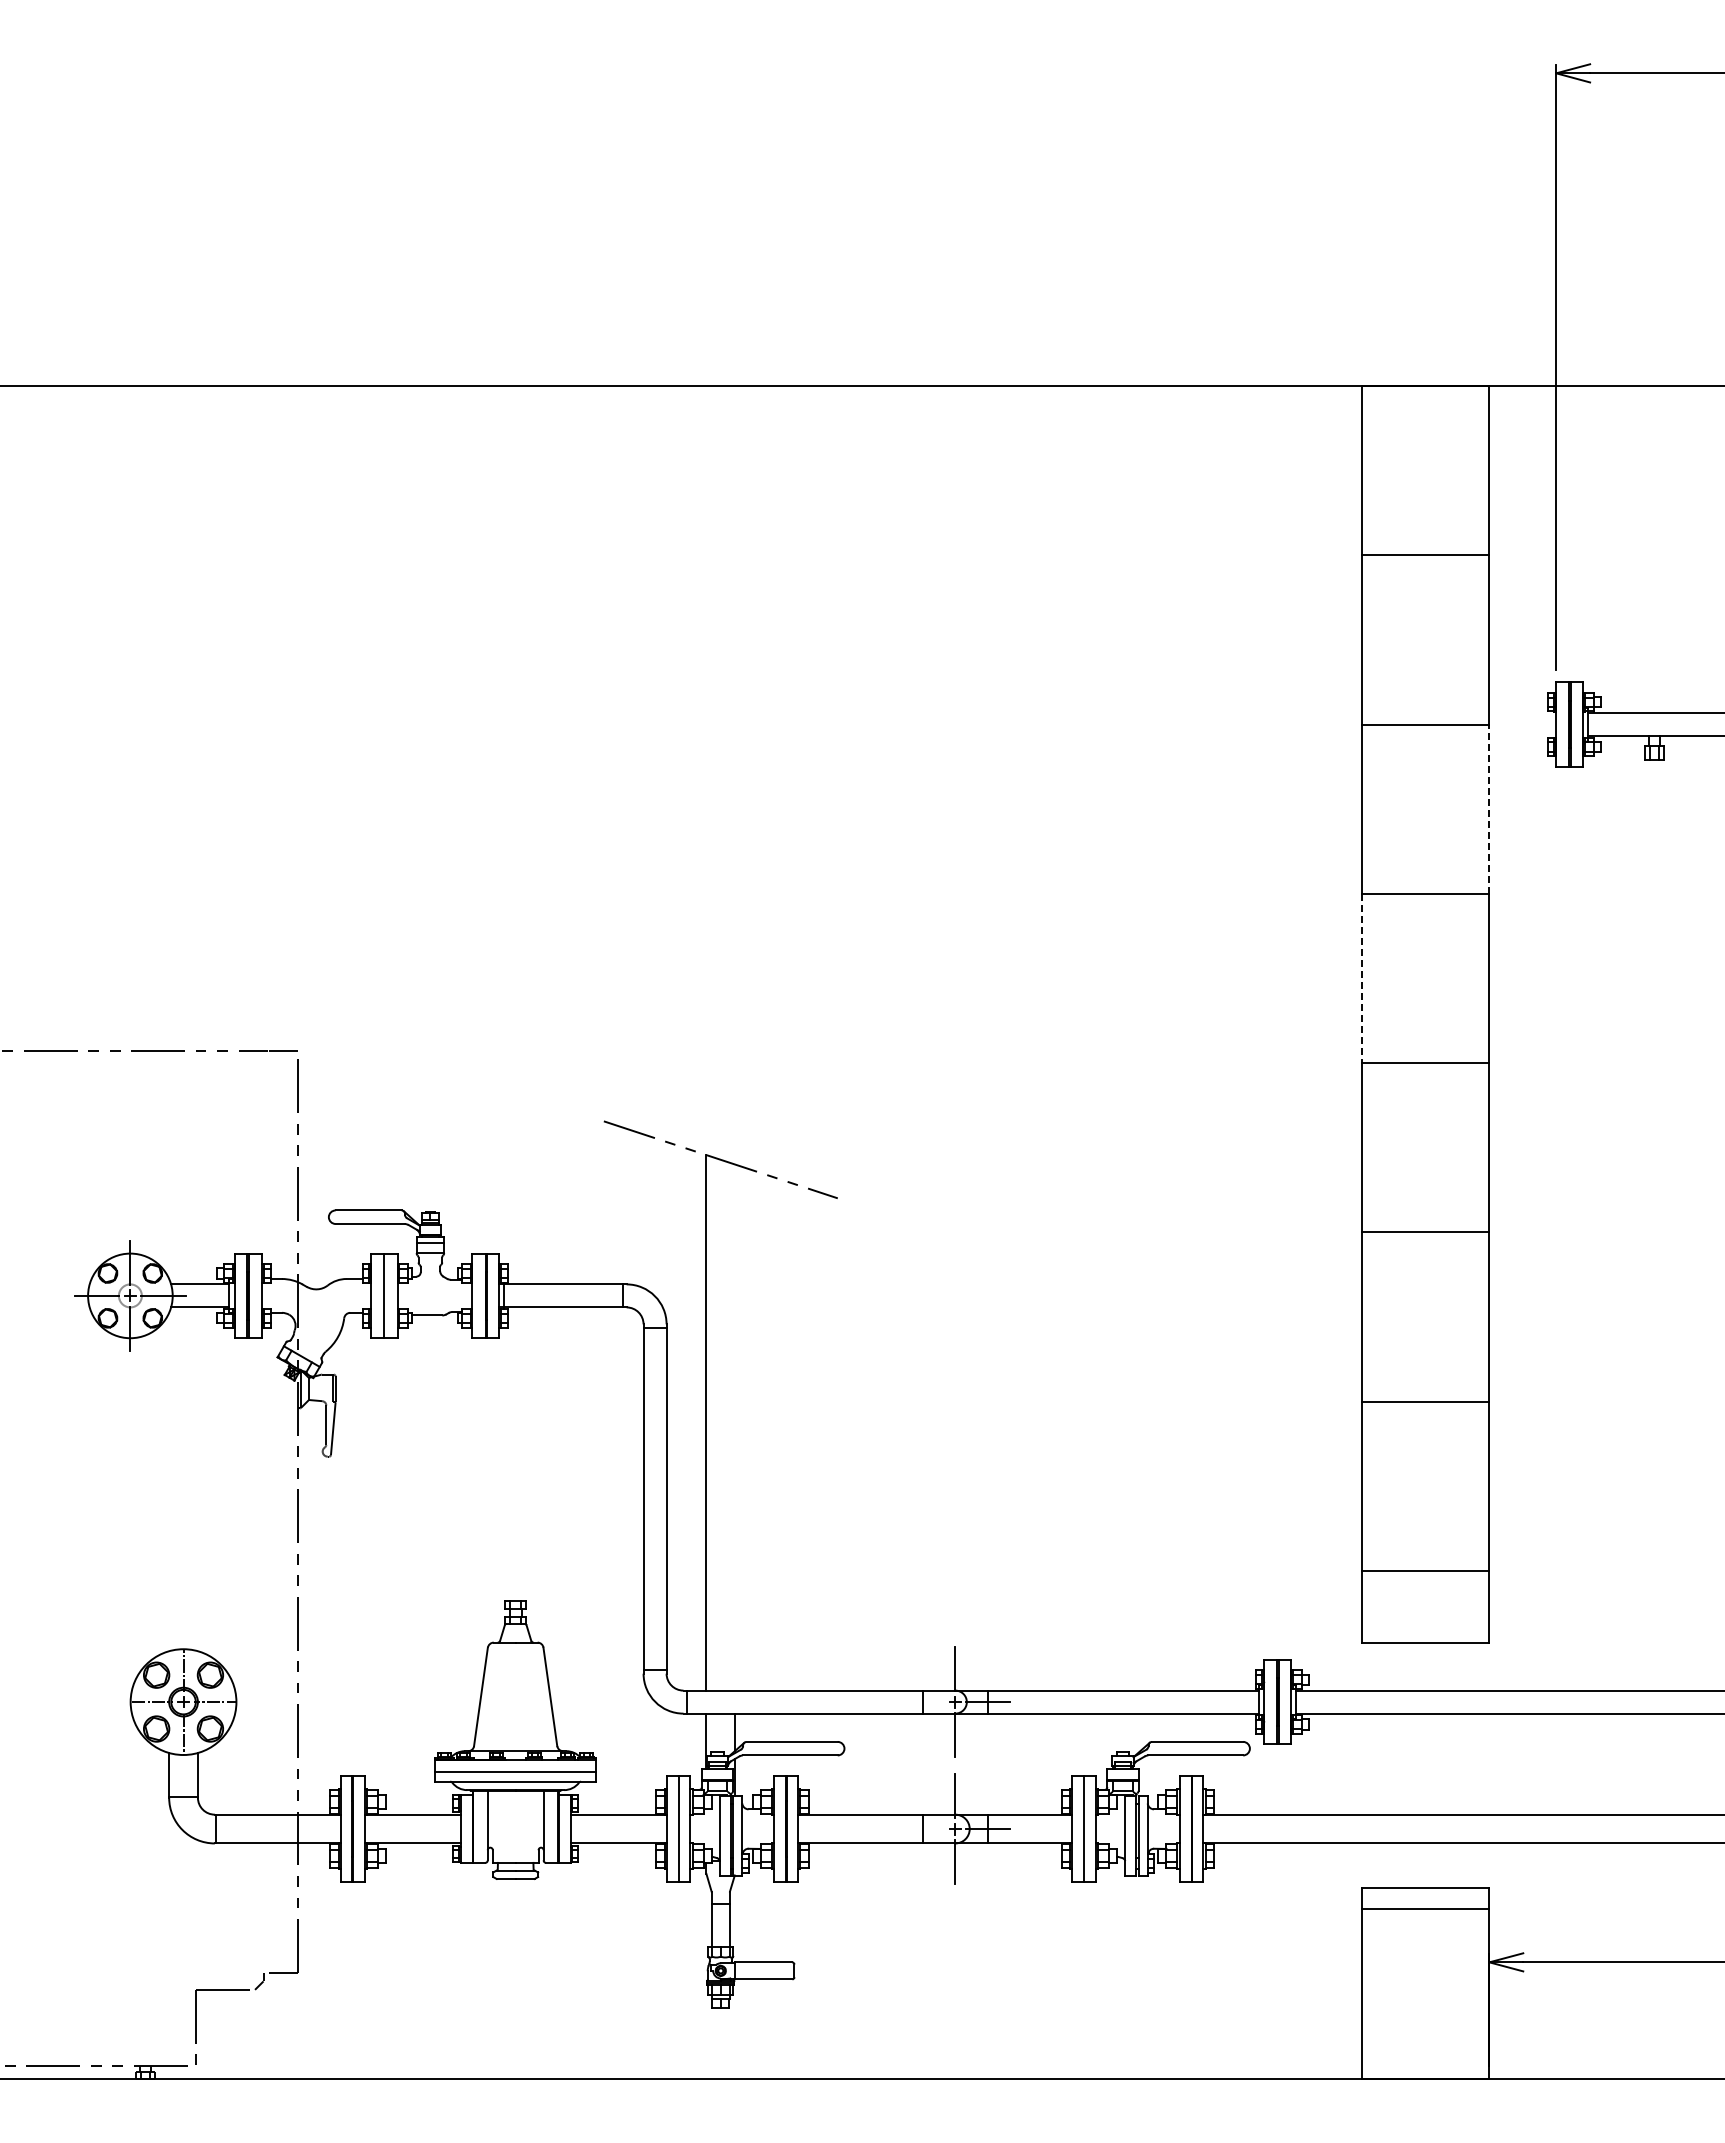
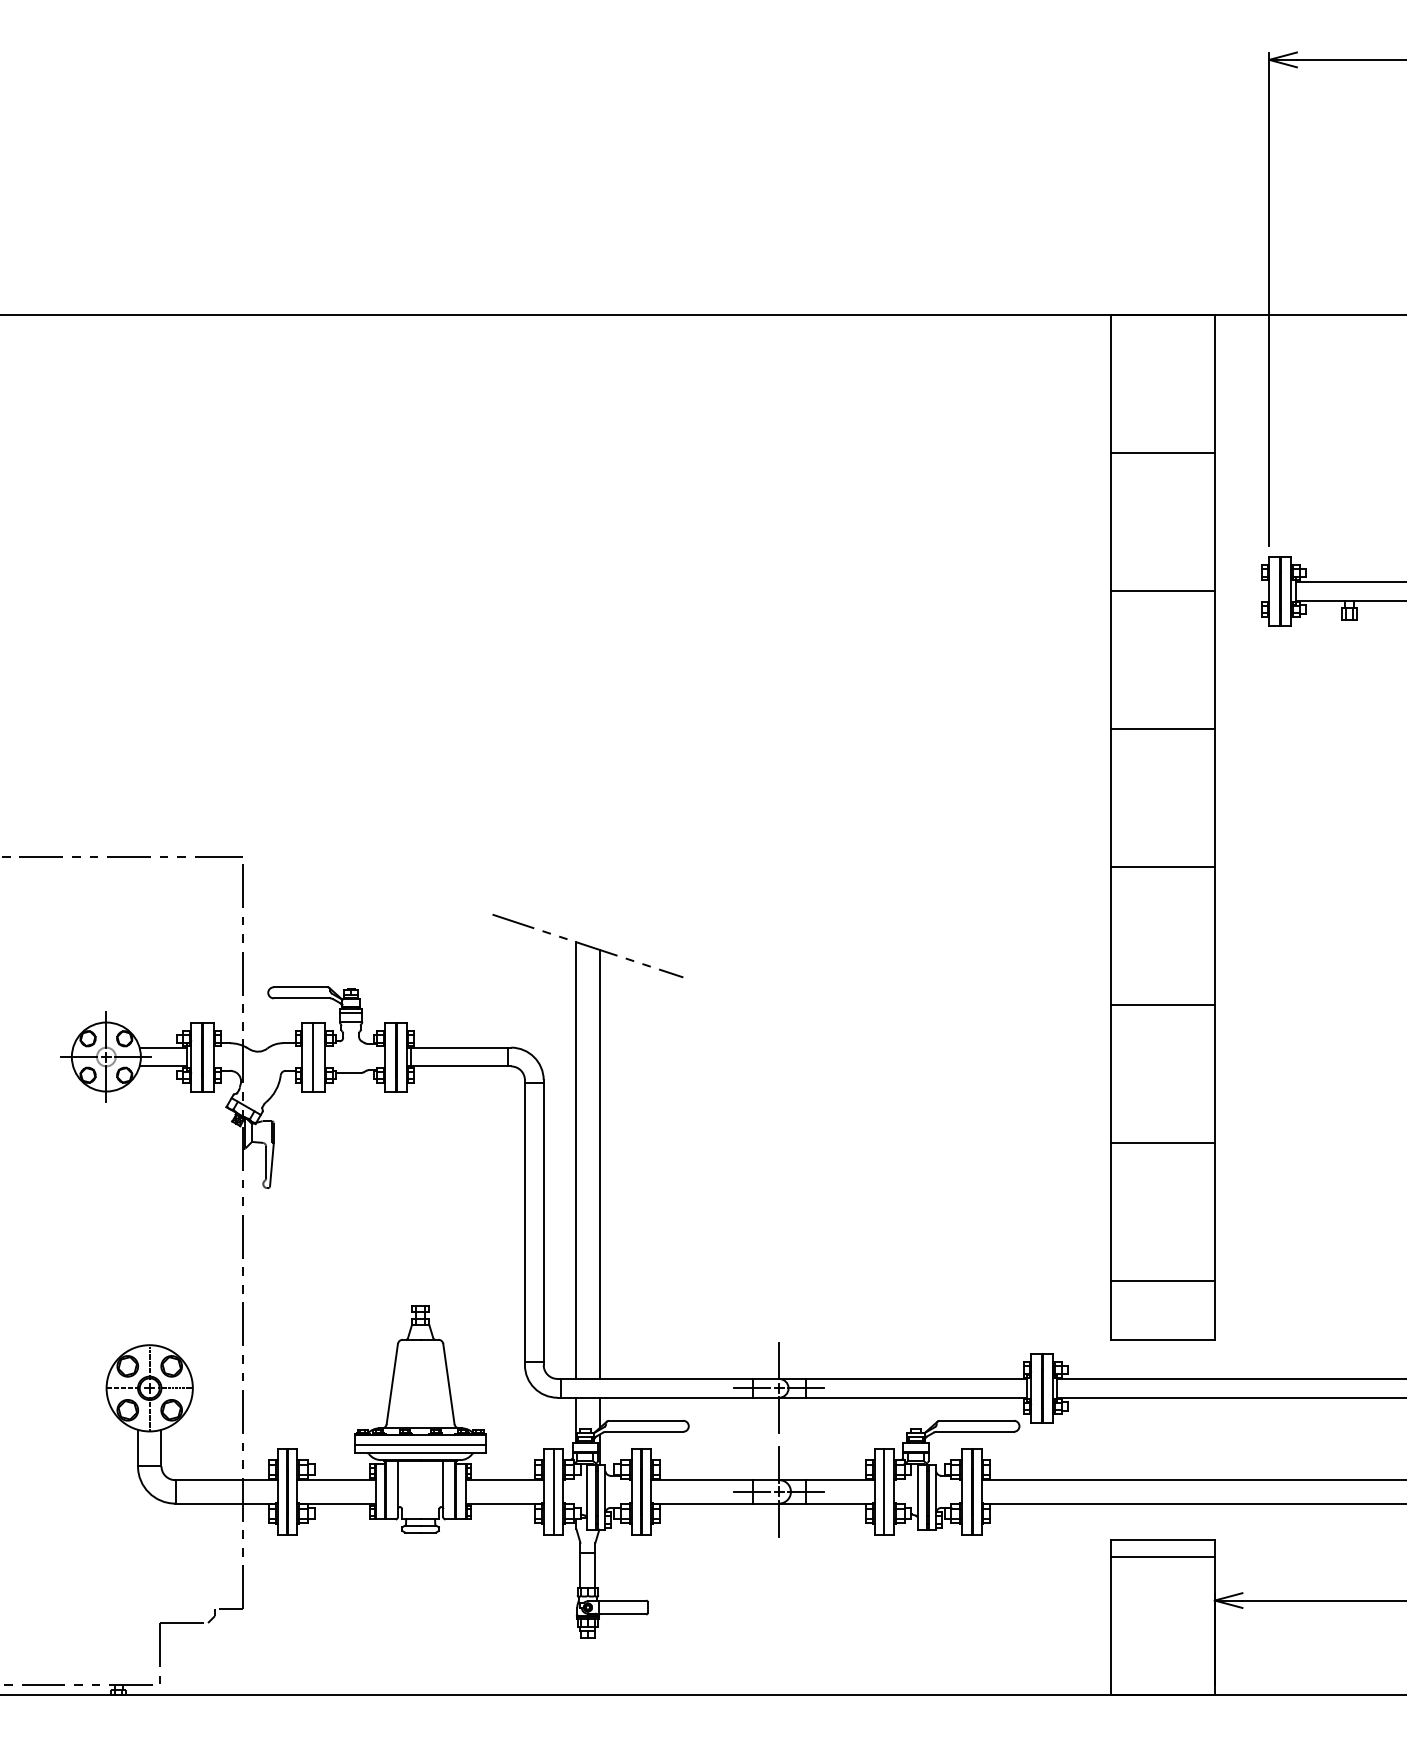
line: (1489, 809) -> (1214, 660), dashed -> solid
line: (1362, 978) -> (1111, 798), dashed -> solid
line: (735, 1427) -> (599, 1164), added
line: (922, 1702) -> (752, 1388), added
line: (922, 1829) -> (752, 1492), added

